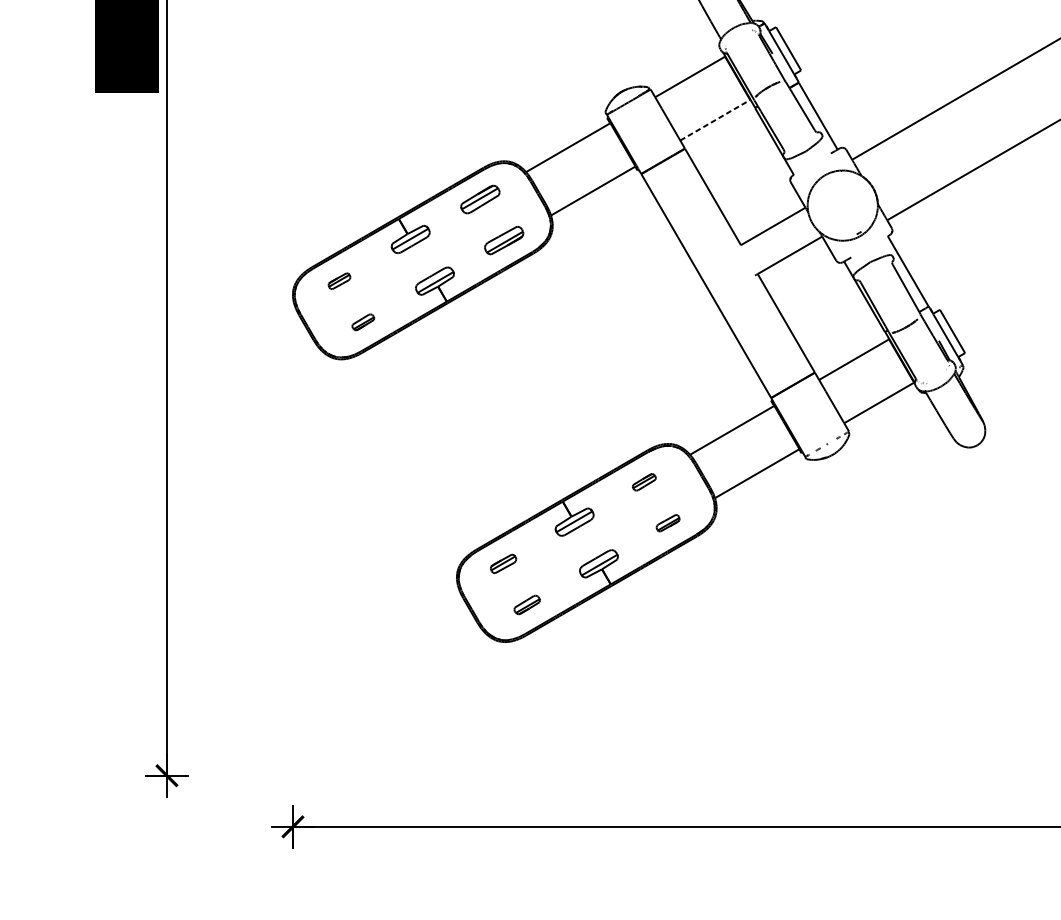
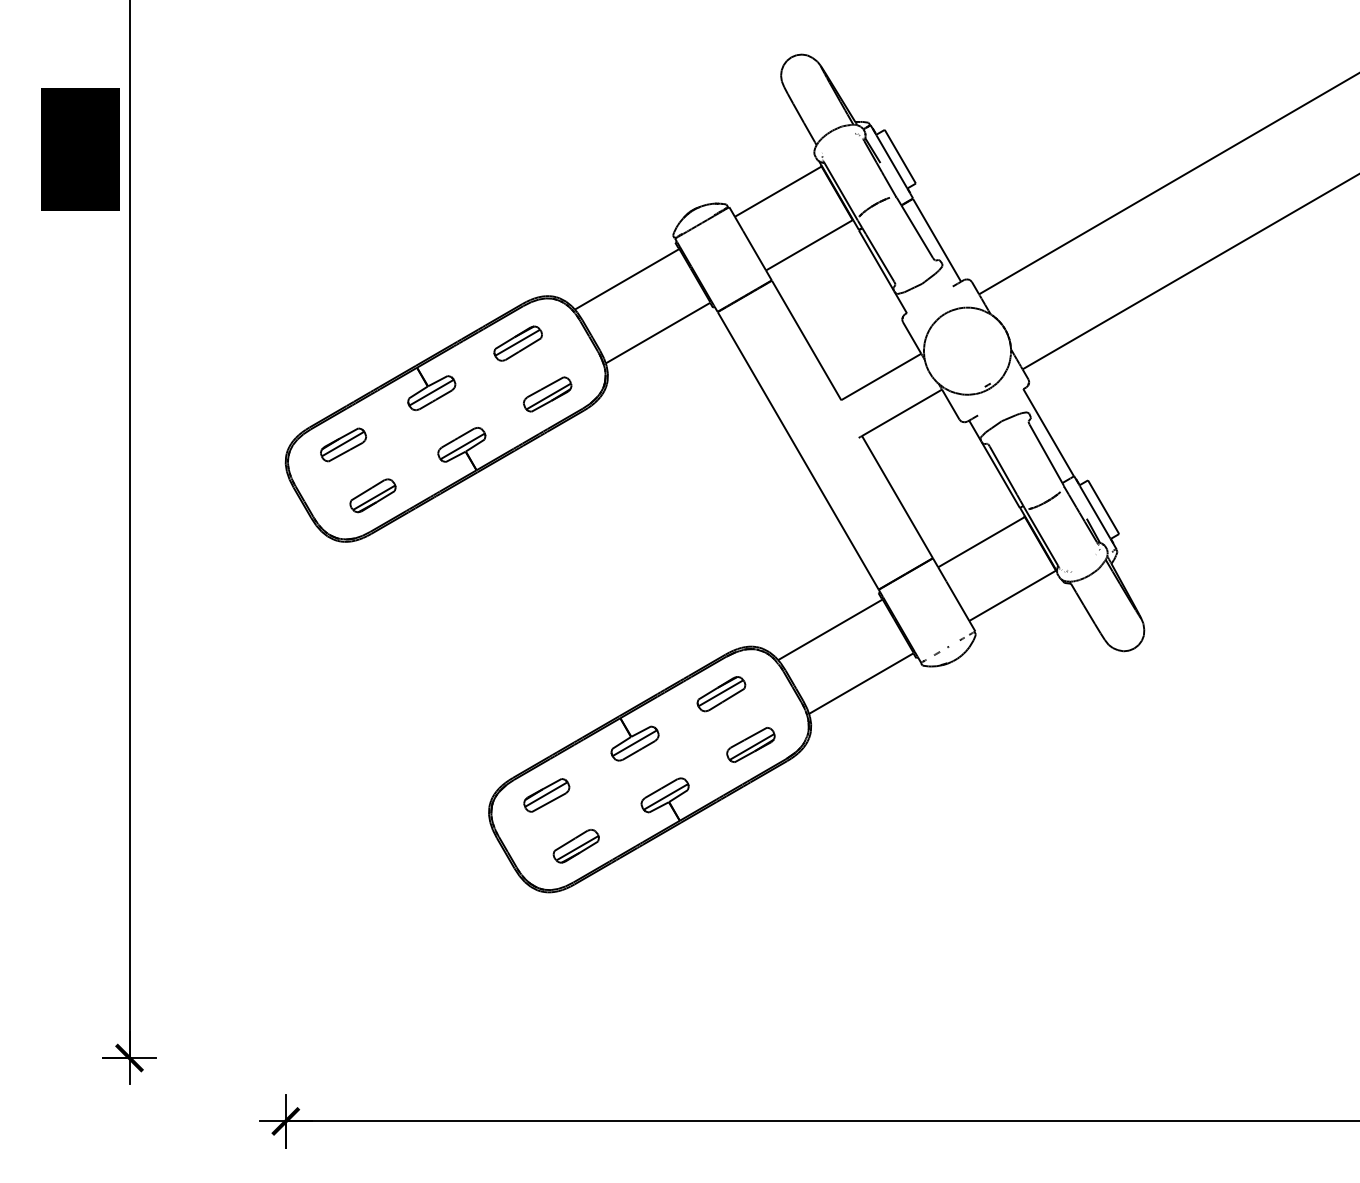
line: (715, 120) -> (809, 245), dashed -> solid
part: (339, 280) -> (343, 444), size x1.67
part: (362, 322) -> (372, 495), size x1.67
part: (644, 482) -> (721, 694), size x1.67
part: (667, 522) -> (750, 744), size x1.67
part: (503, 563) -> (546, 795), size x1.43
part: (526, 605) -> (575, 846), size x1.43

